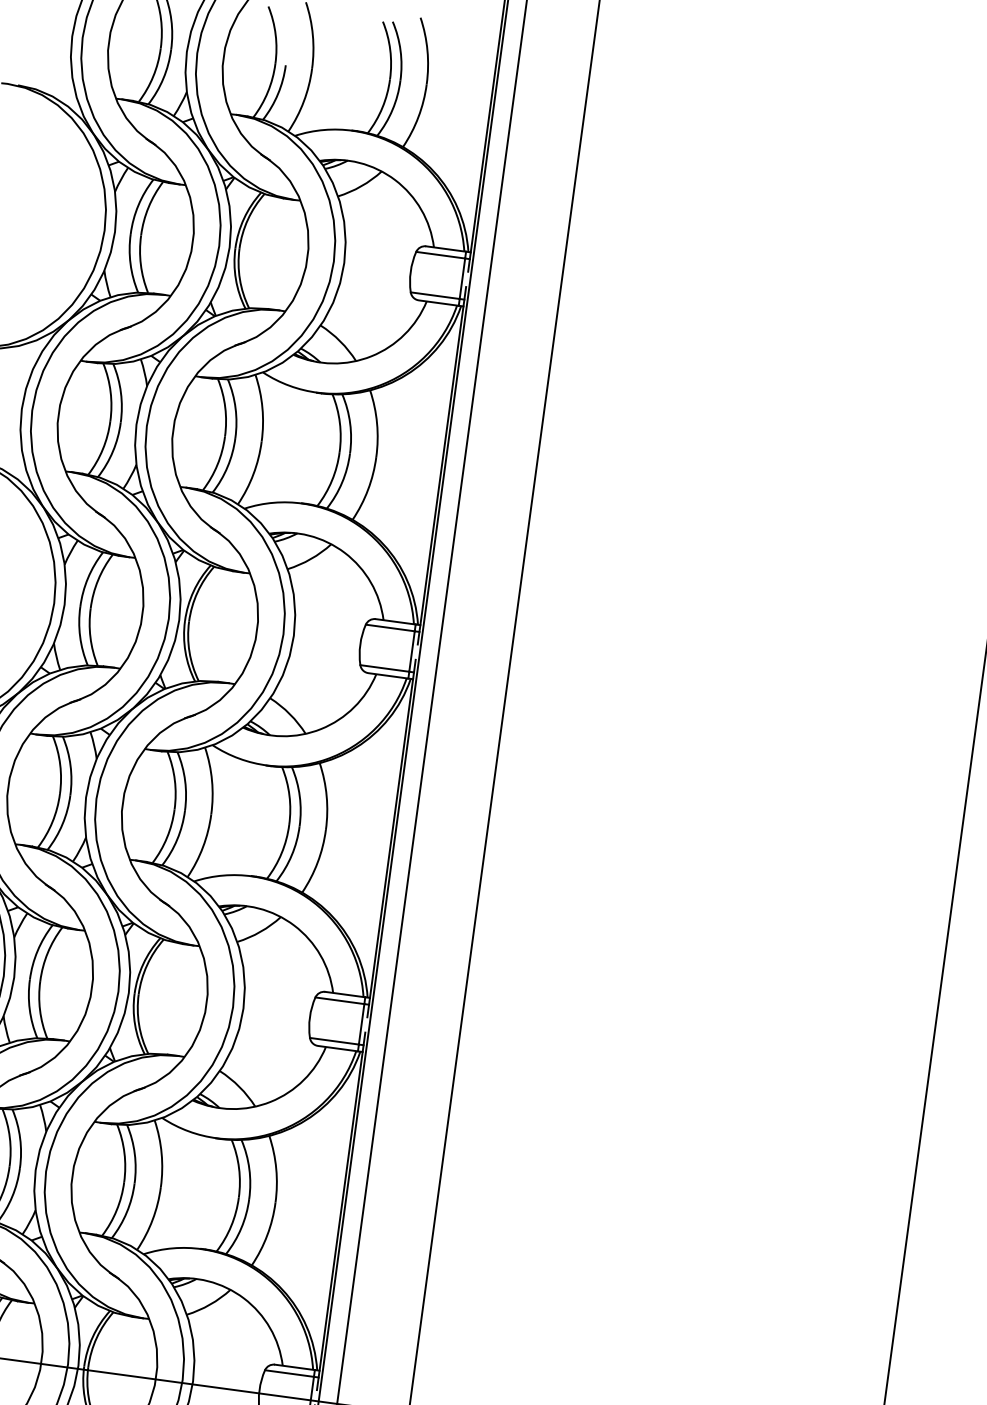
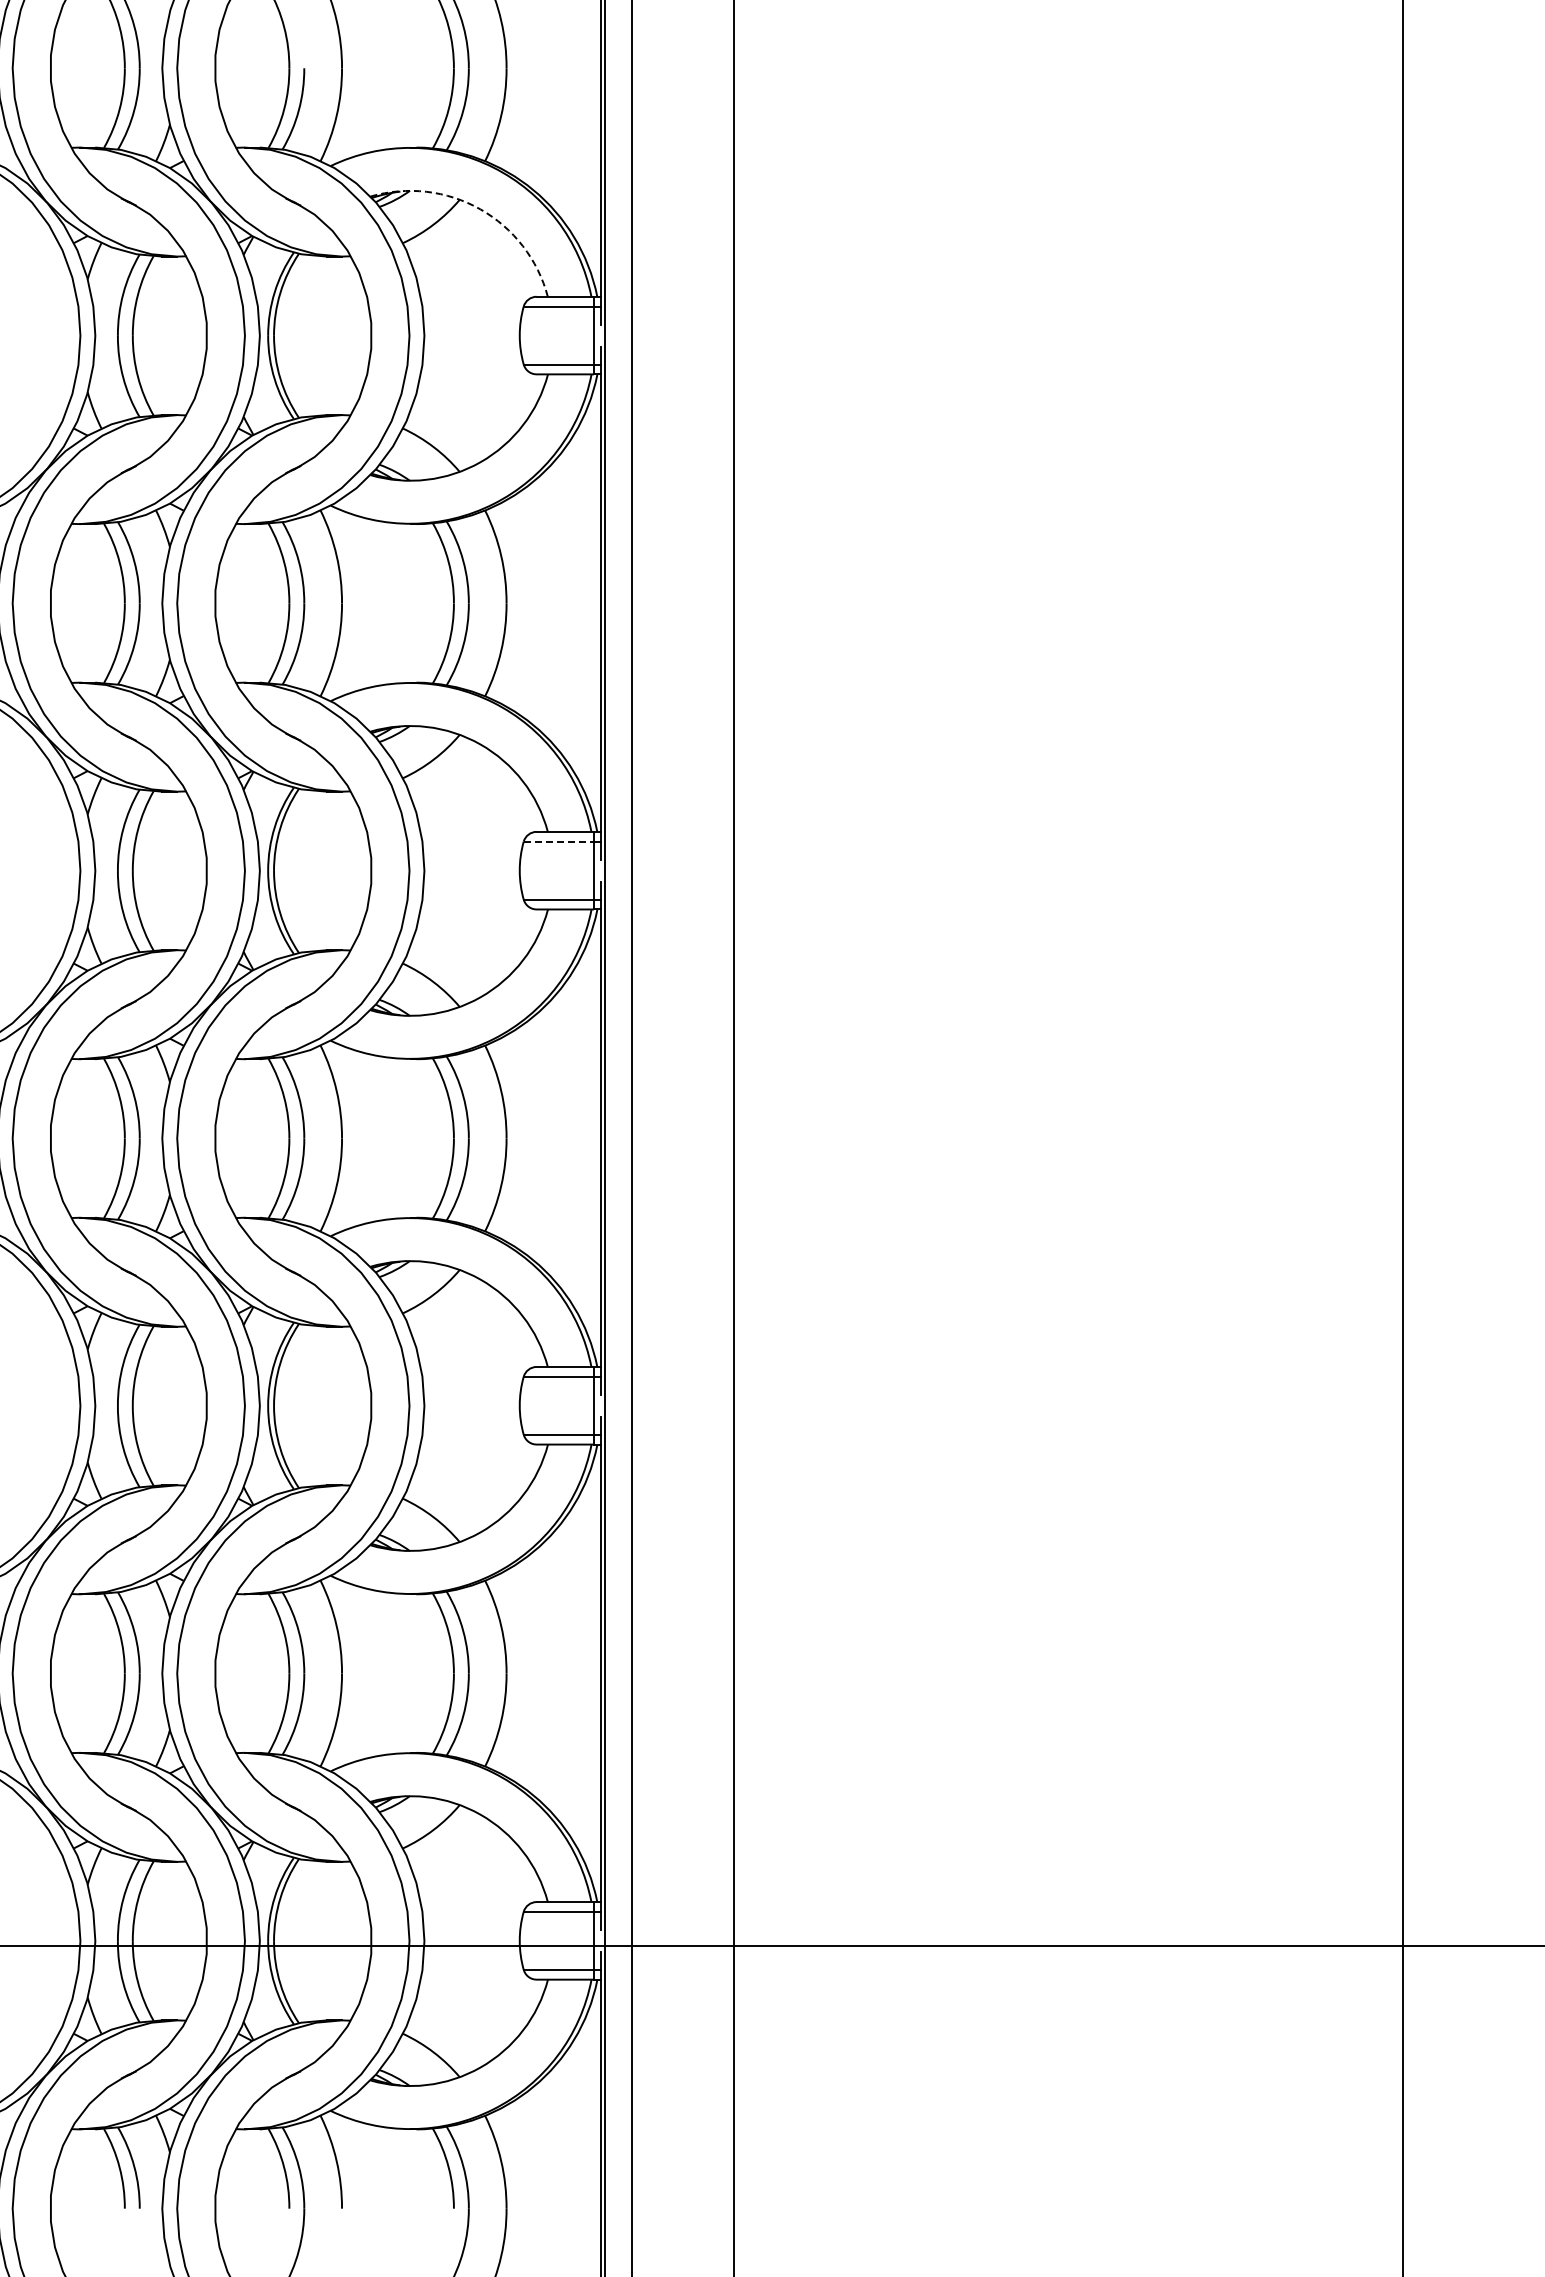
arc: (395, 180) -> (480, 209), solid -> dashed
line: (390, 627) -> (559, 841), solid -> dashed

